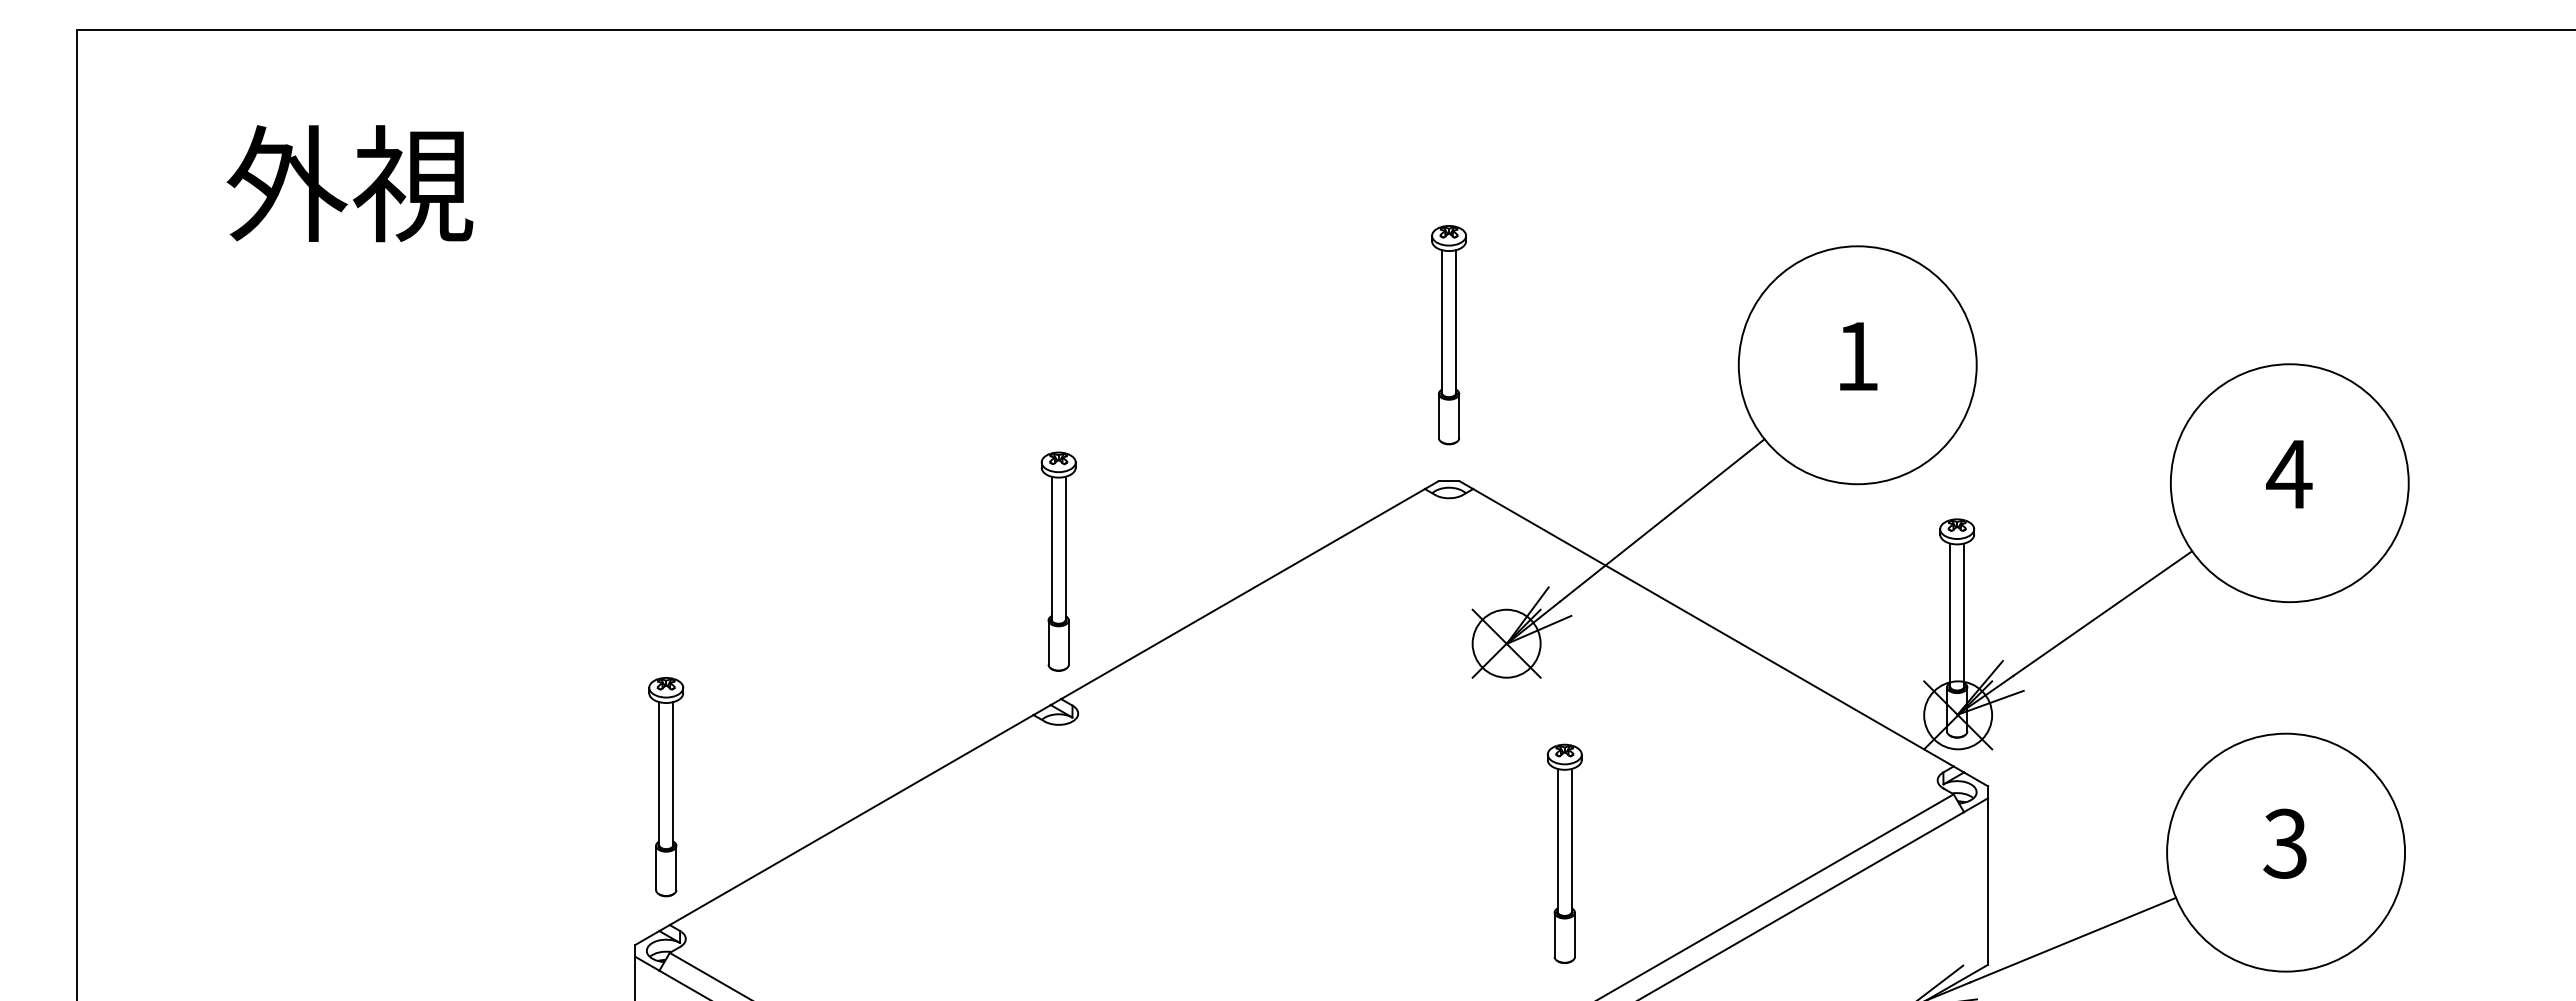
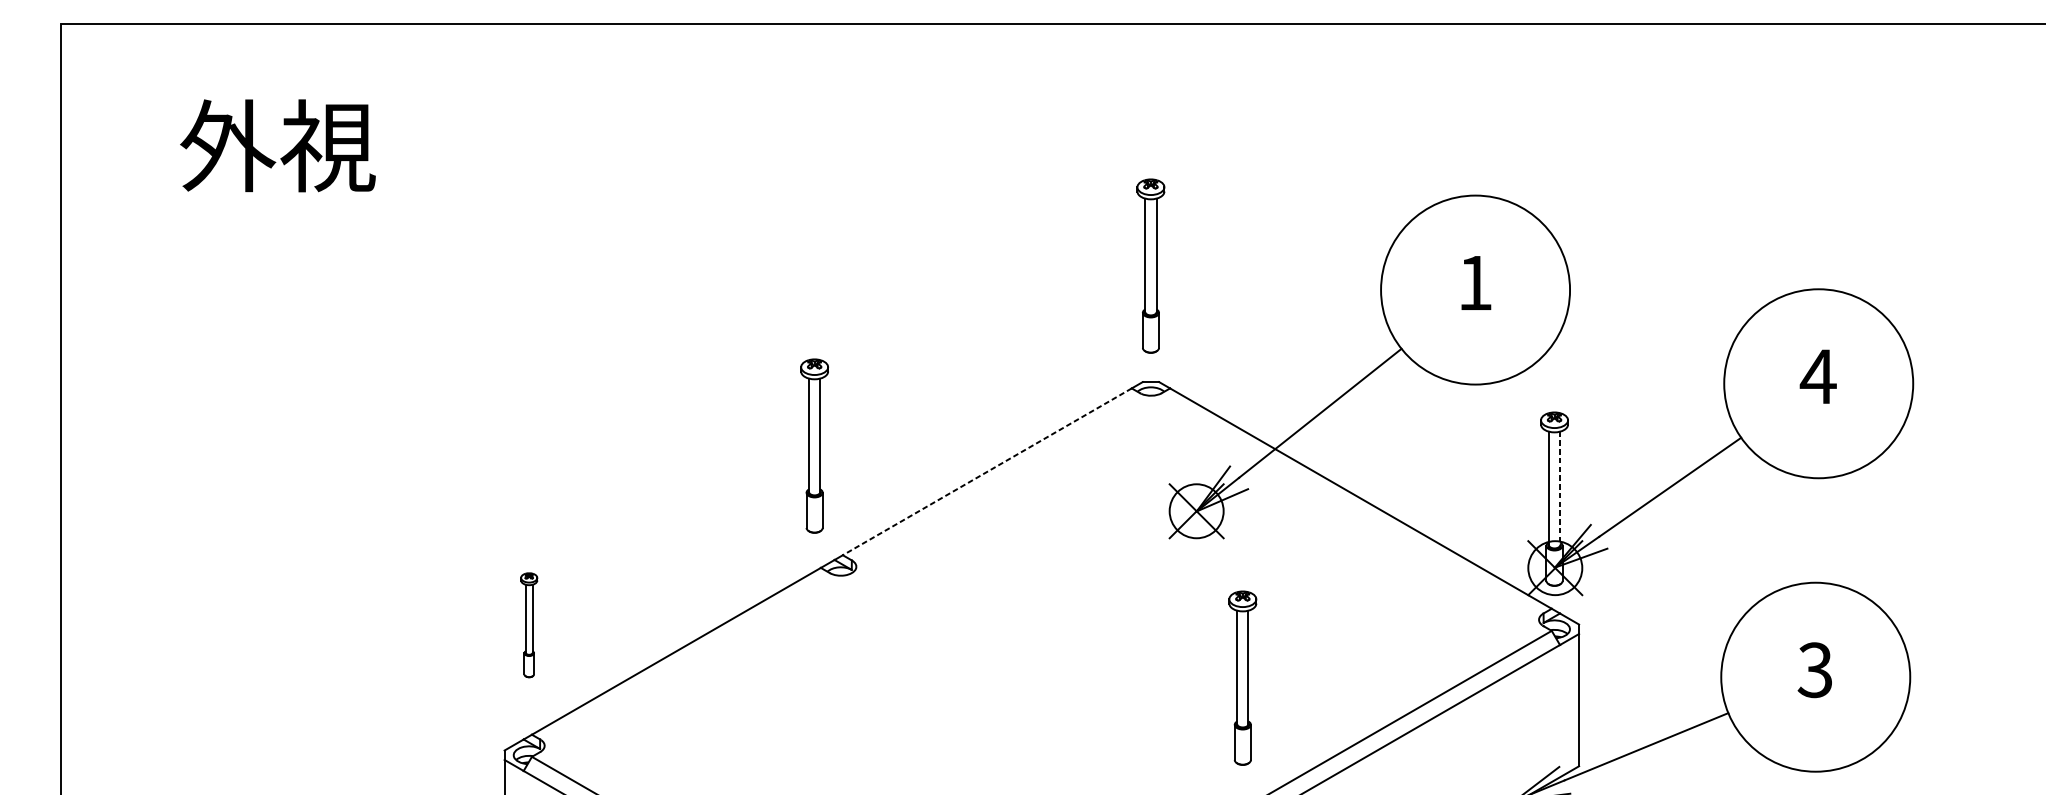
part: (1058, 561) -> (814, 445), moved
line: (1242, 594) -> (986, 472), solid -> dashed
line: (1964, 615) -> (1560, 488), solid -> dashed
part: (666, 787) -> (529, 625), size x0.6

